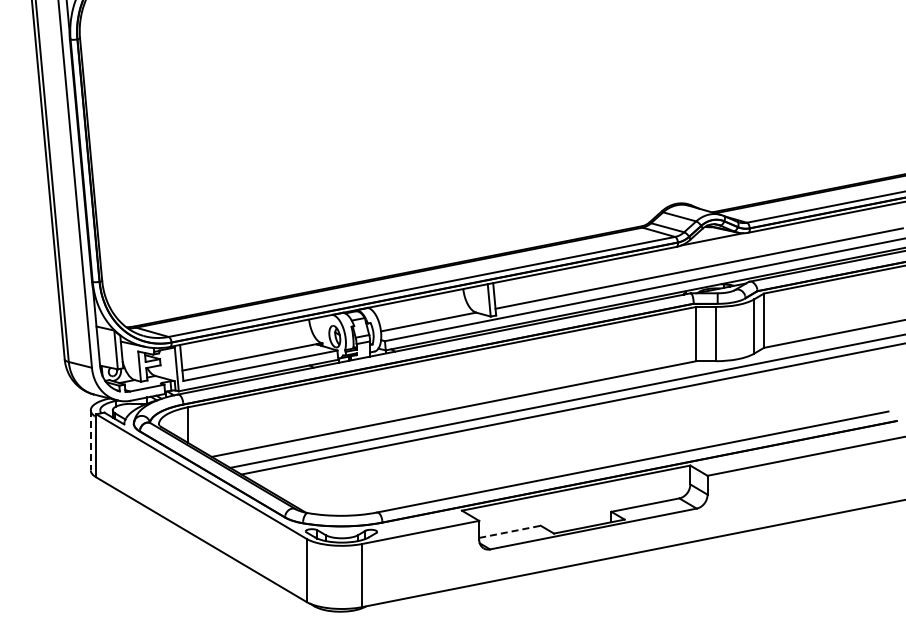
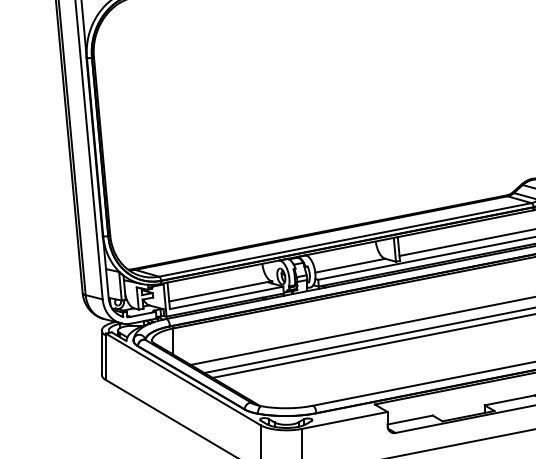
line: (90, 440) -> (101, 352), dashed -> solid
line: (510, 531) -> (410, 419), dashed -> solid

